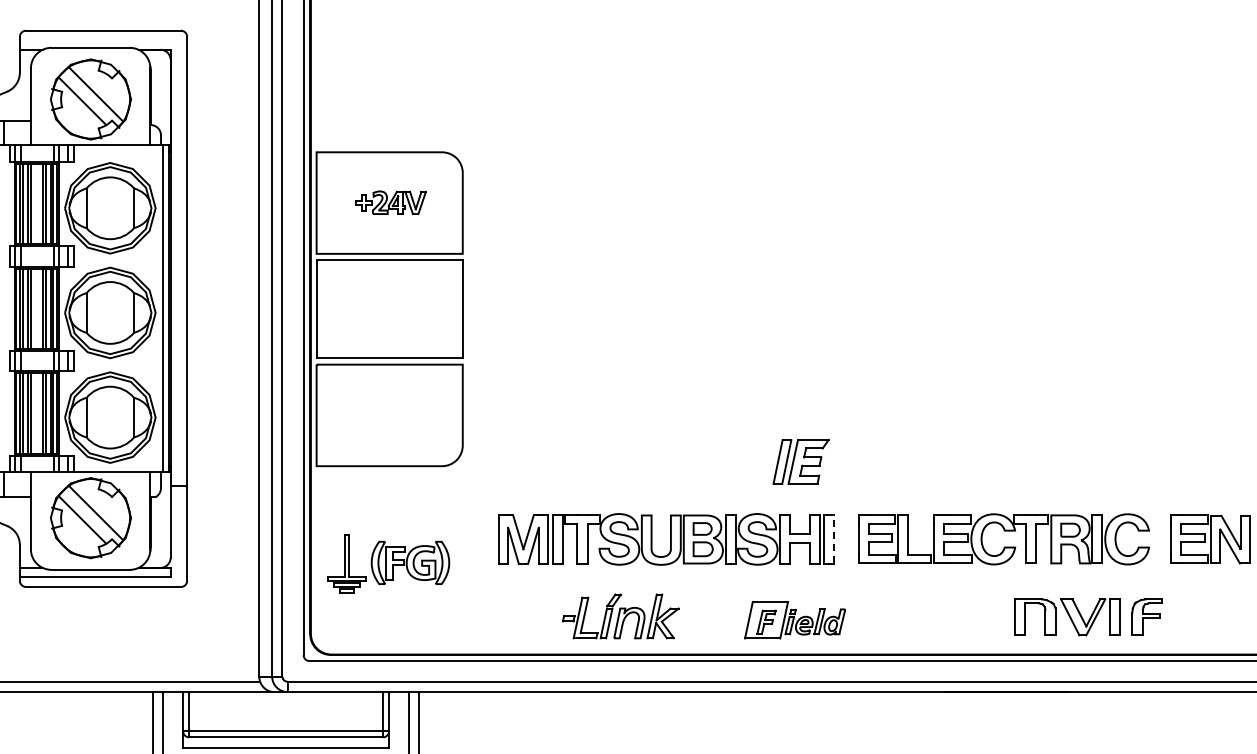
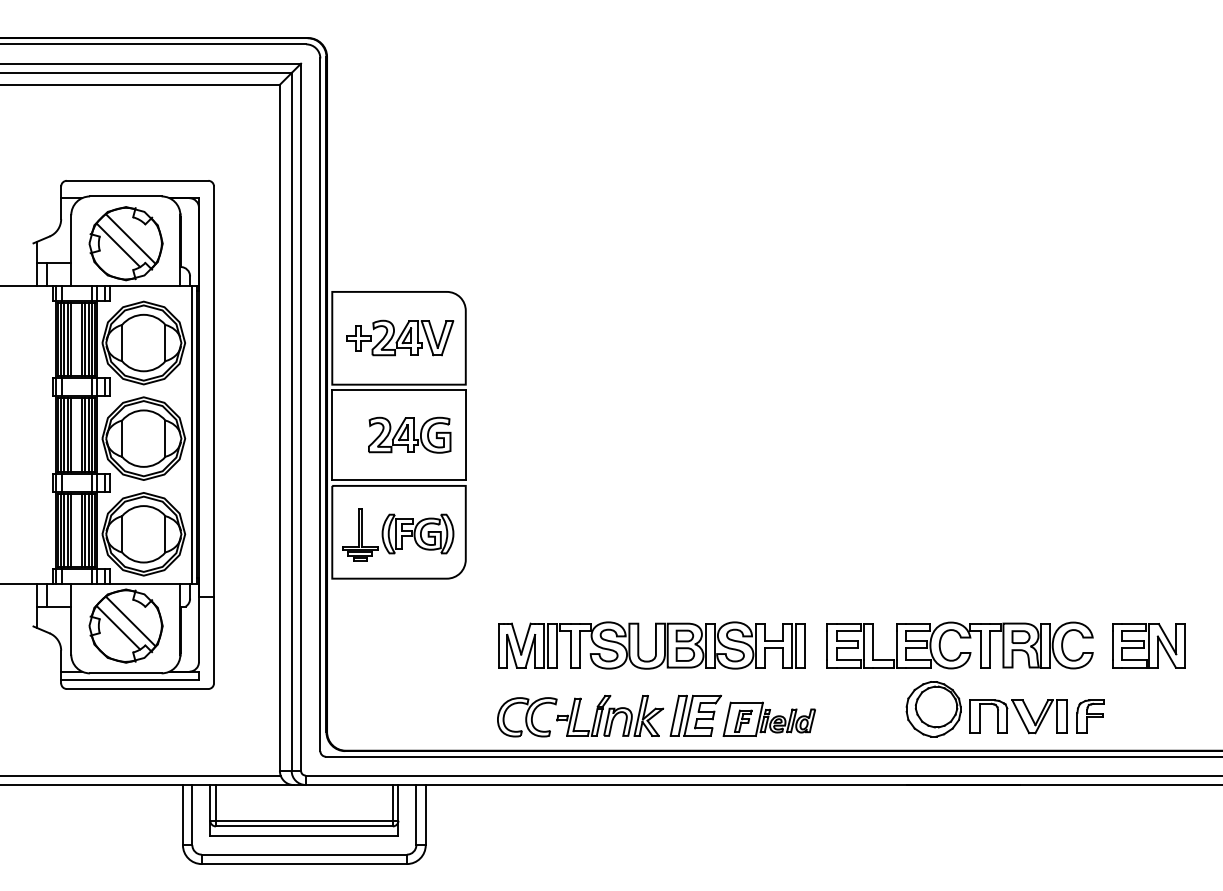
part: (391, 202) -> (400, 337), size x1.67
part: (401, 308) -> (409, 434), added
part: (800, 461) -> (695, 715), moved
line: (833, 539) -> (804, 645), dashed -> solid
part: (389, 563) -> (398, 534), moved
part: (974, 609) -> (933, 709), added
part: (530, 618) -> (527, 717), added

